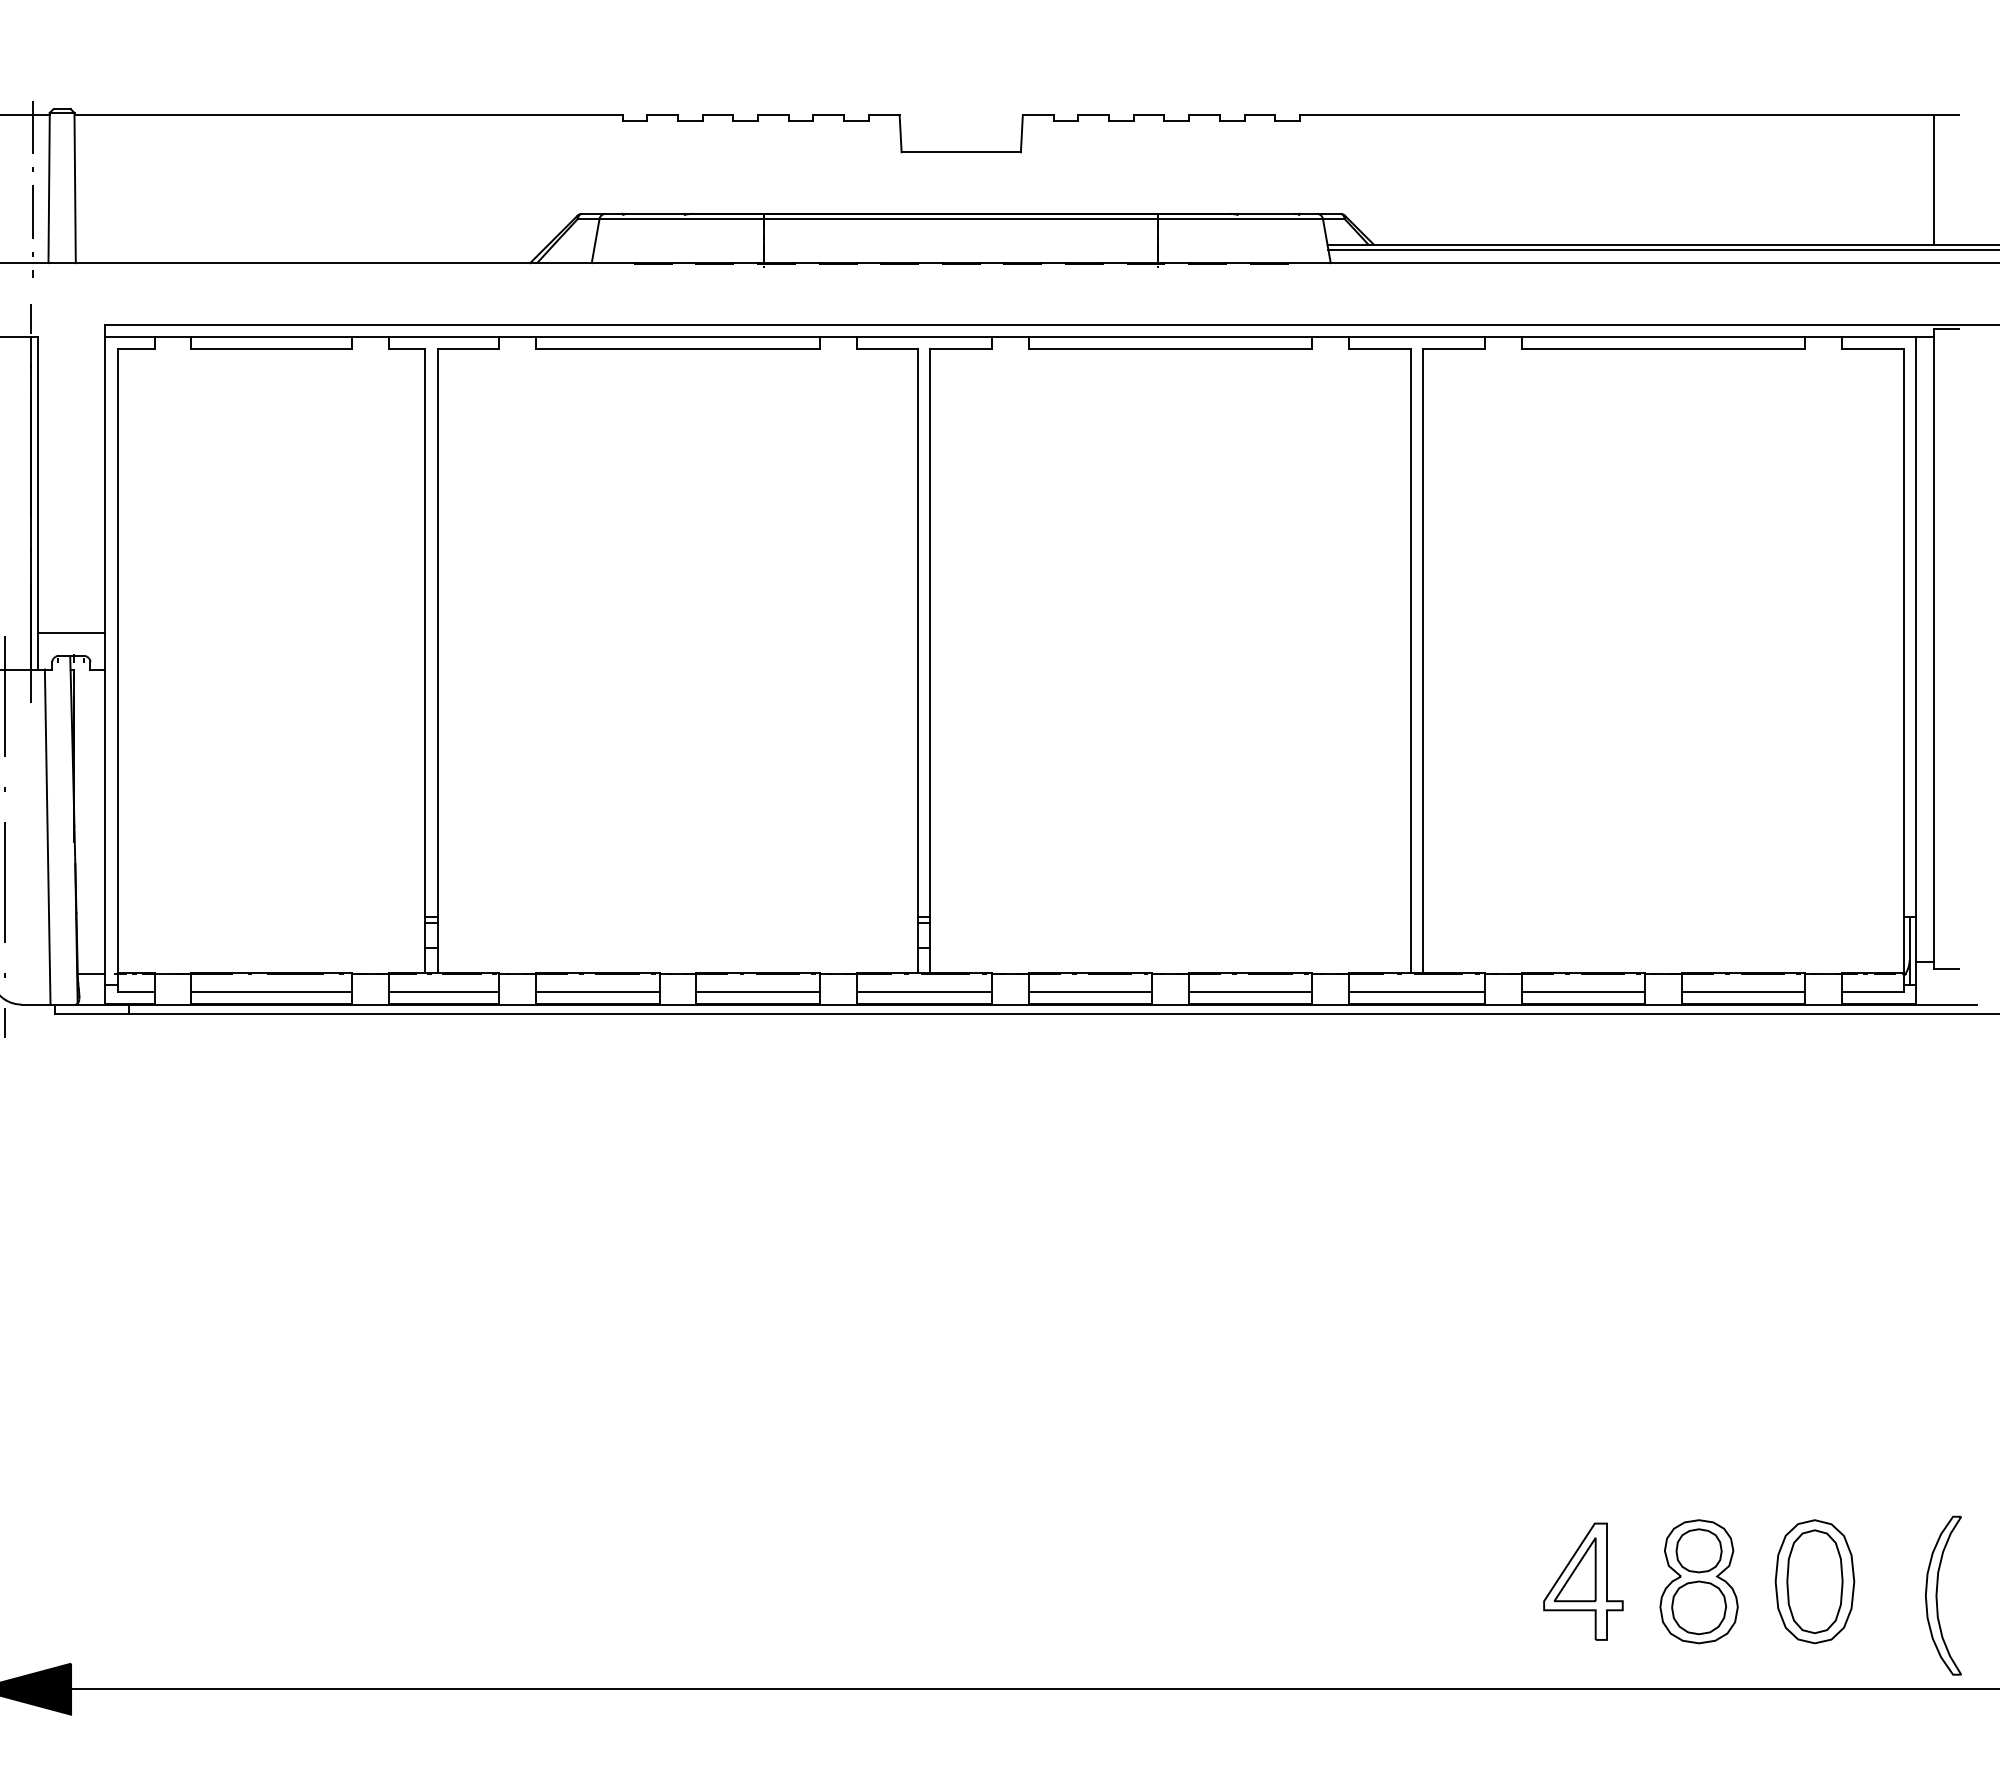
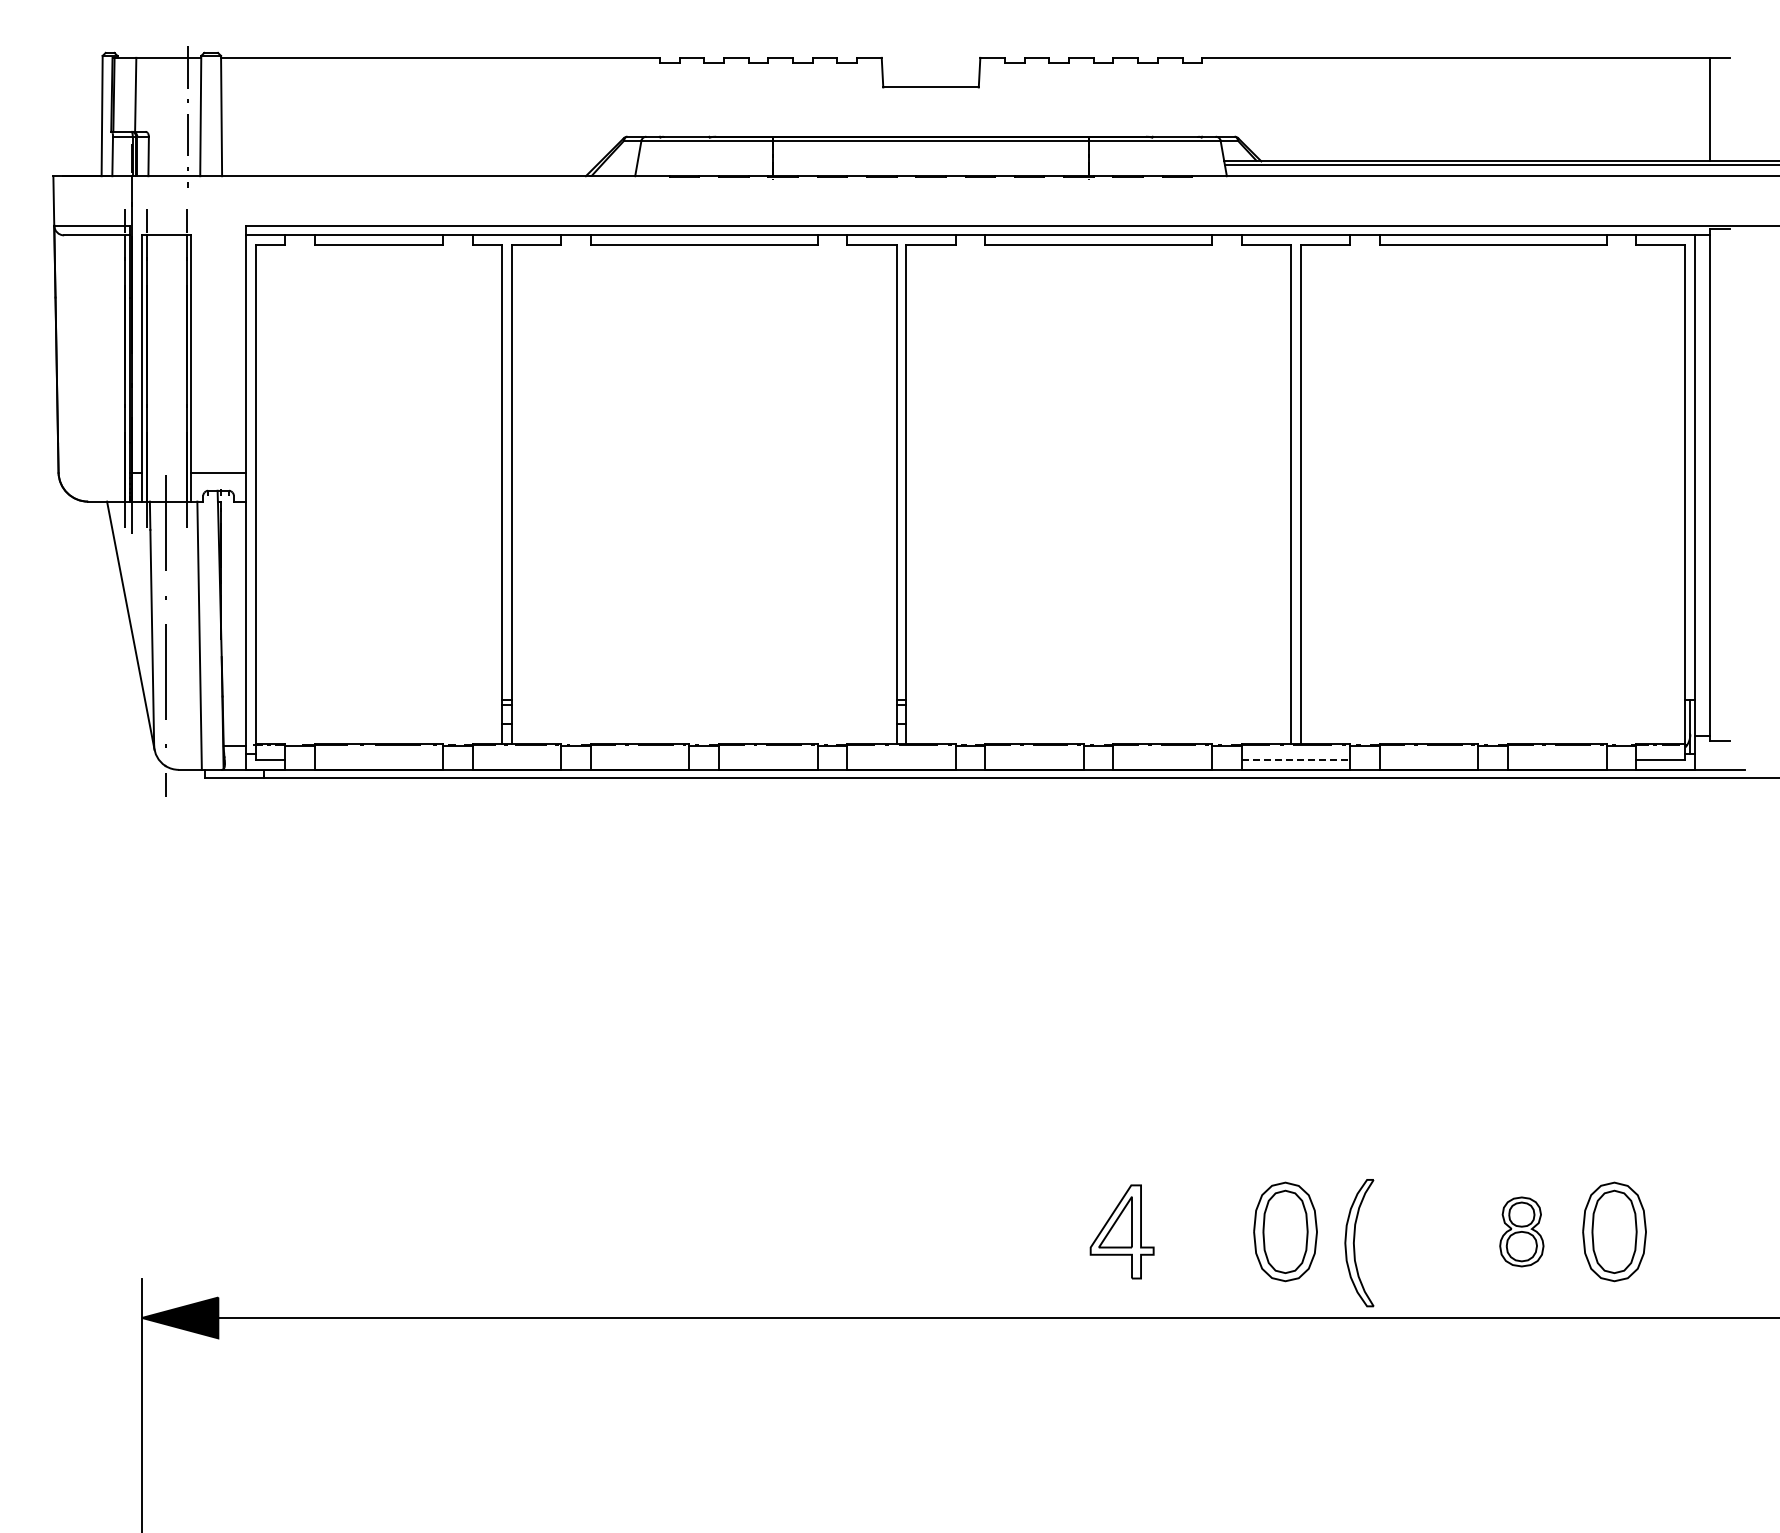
line: (271, 992) -> (378, 760), removed
line: (443, 992) -> (516, 760), removed
line: (597, 992) -> (639, 760), removed
line: (758, 992) -> (768, 760), removed
line: (924, 992) -> (901, 760), removed
line: (1090, 992) -> (1034, 760), removed
line: (1250, 992) -> (1162, 760), removed
line: (1417, 992) -> (1296, 760), solid -> dashed
line: (1582, 992) -> (1428, 760), removed
line: (1742, 992) -> (1556, 760), removed
part: (1403, 1581) -> (1285, 1231), added
part: (1582, 1581) -> (1121, 1231), moved
part: (1698, 1581) -> (1521, 1231), size x0.7
part: (1943, 1596) -> (1359, 1243), moved

